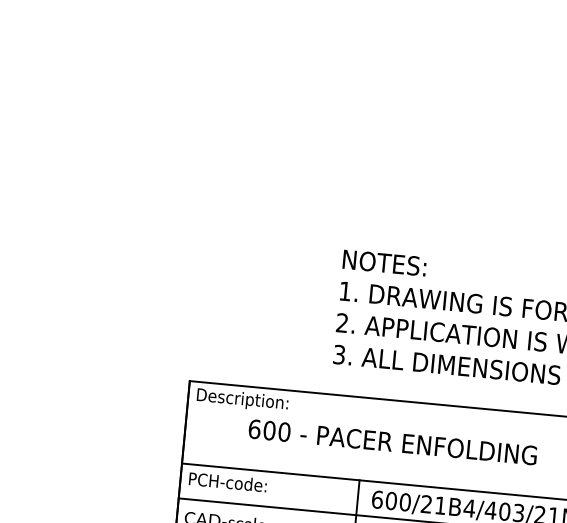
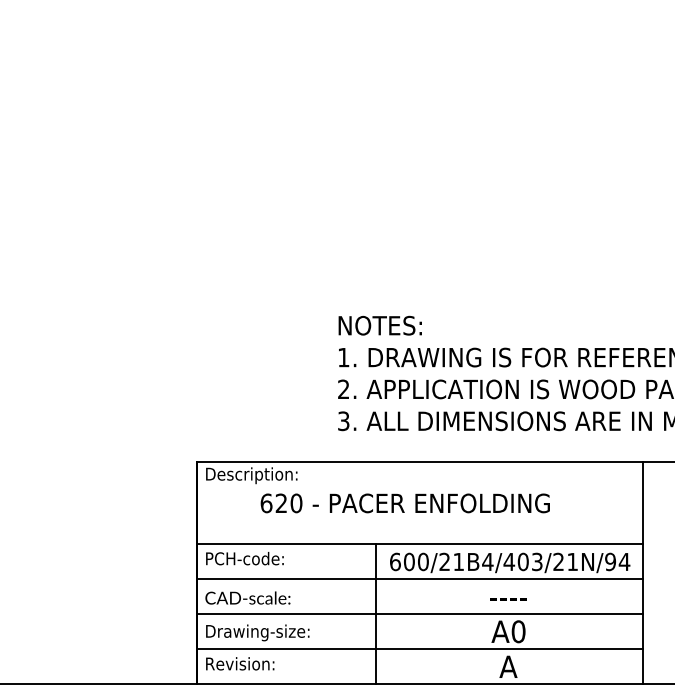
text: (269, 430) -> (281, 503), 600 -> 620

